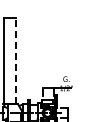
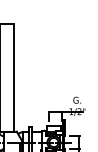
line: (15, 60) -> (13, 76), dashed -> solid

